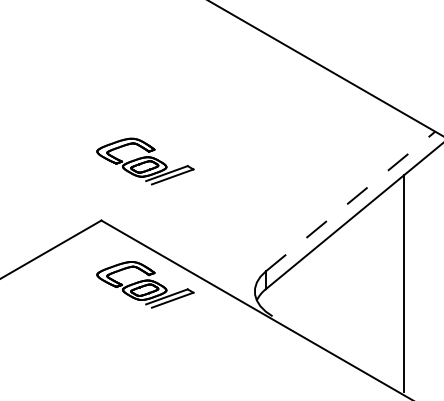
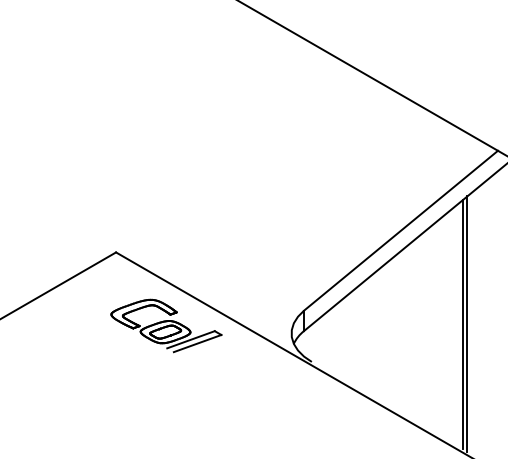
part: (145, 161) -> (166, 184), removed
line: (350, 201) -> (401, 230), dashed -> solid
line: (408, 282) -> (467, 323), added

